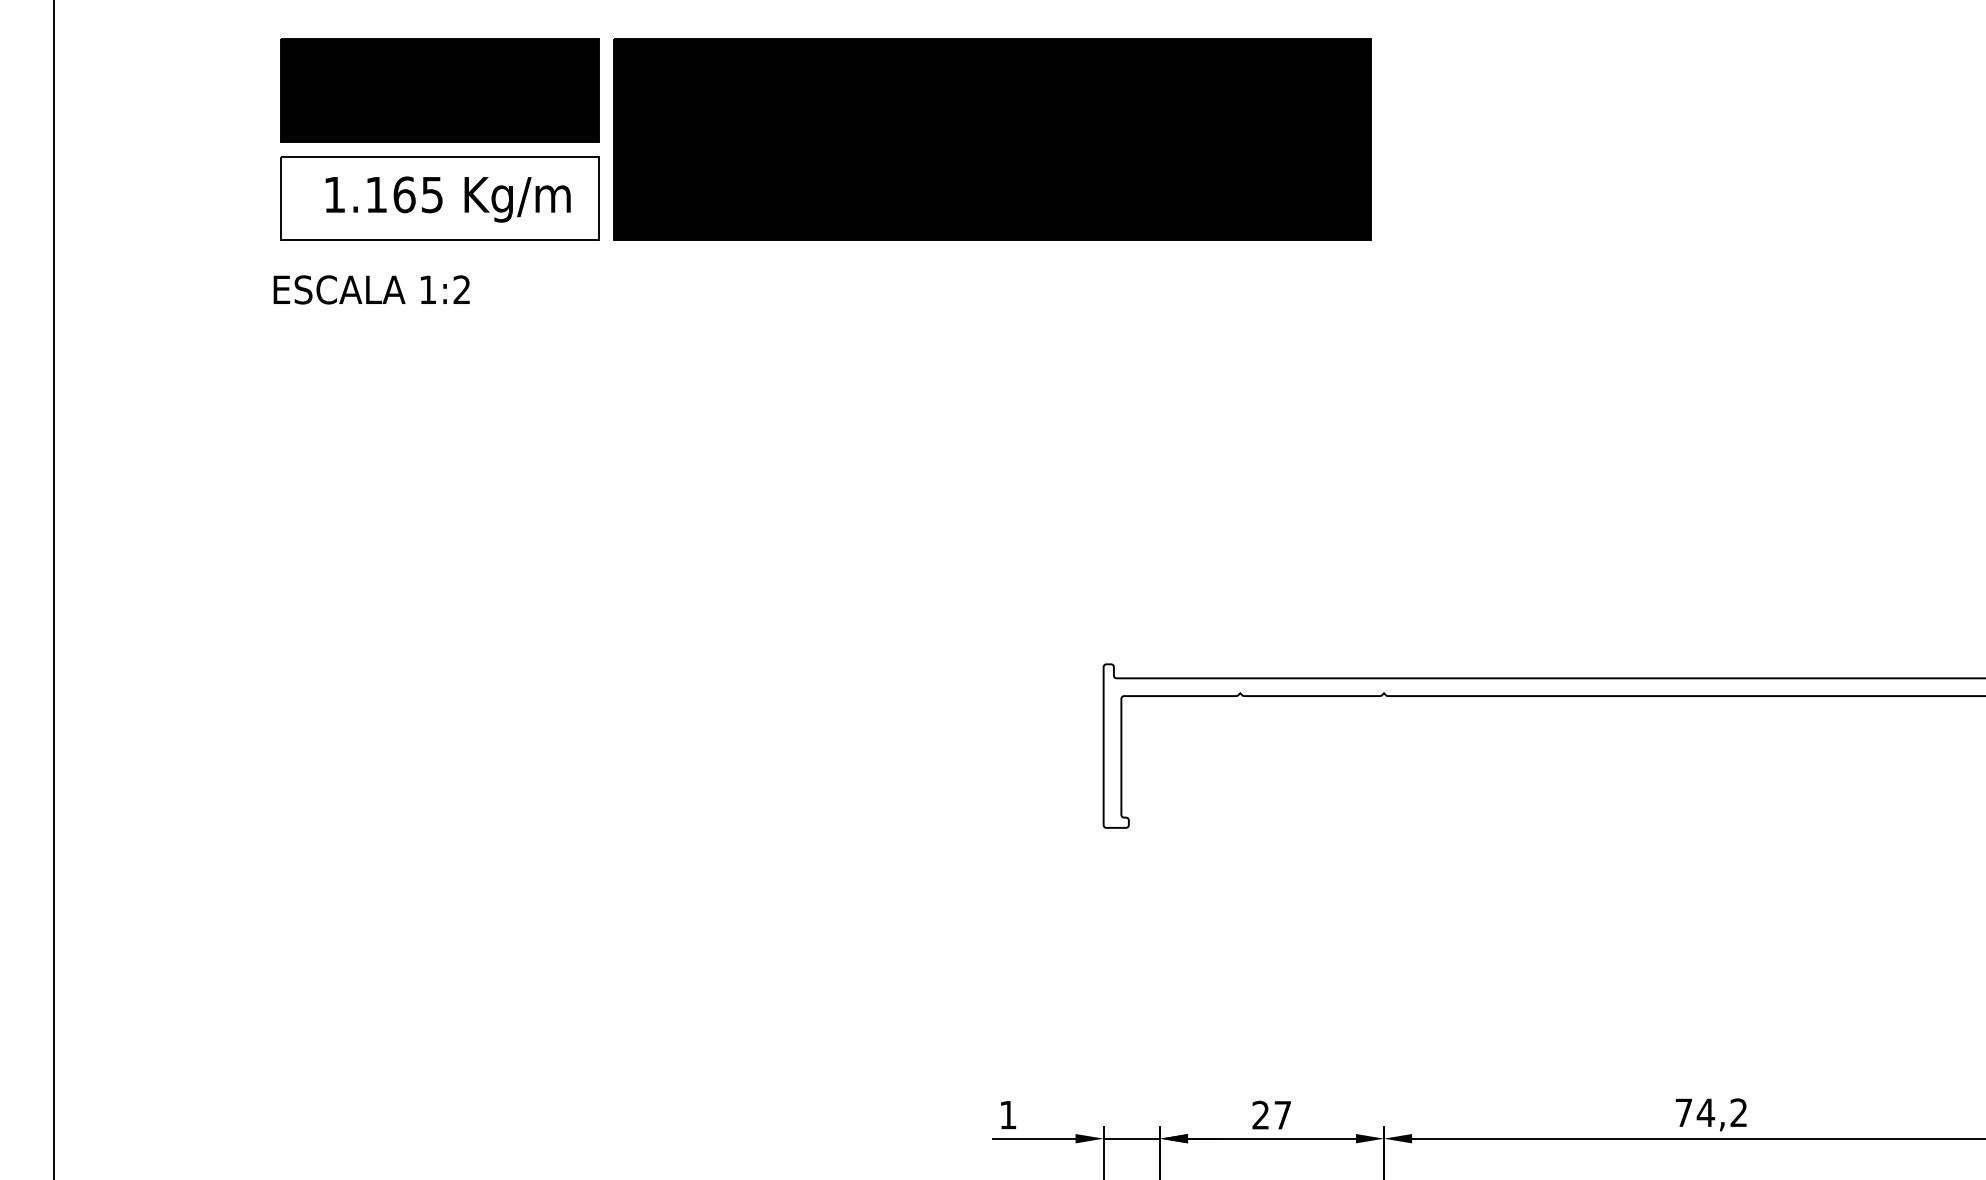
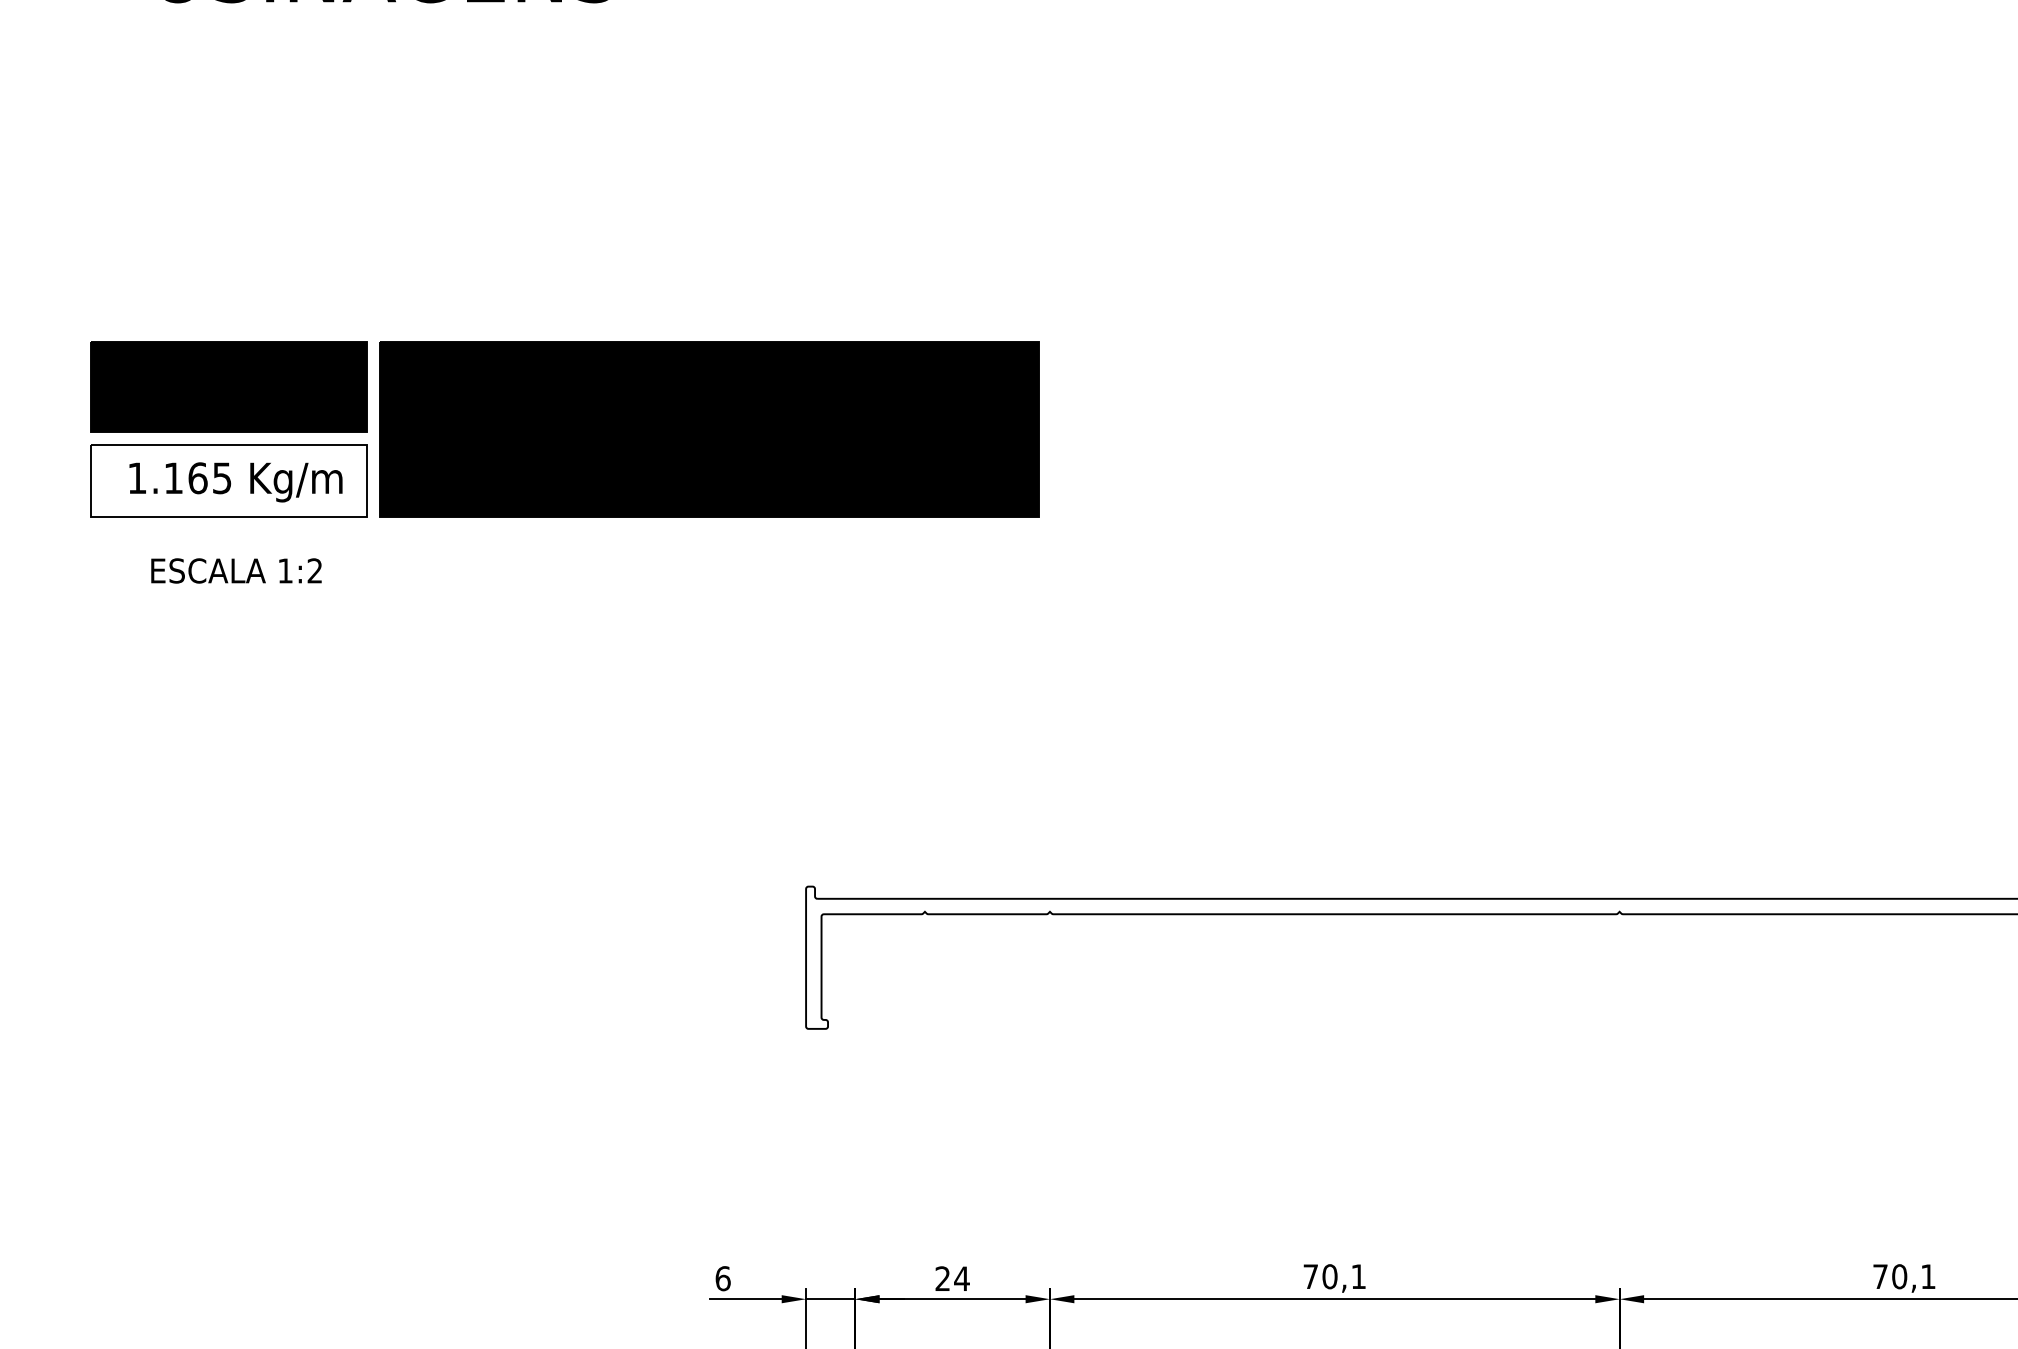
text: (371, 289) -> (236, 570), moved
text: (1721, 1112) -> (1343, 1276), 74,2 -> 70,1
text: (1007, 1114) -> (722, 1278), 1 -> 6
text: (1282, 1114) -> (961, 1278), 27 -> 24

